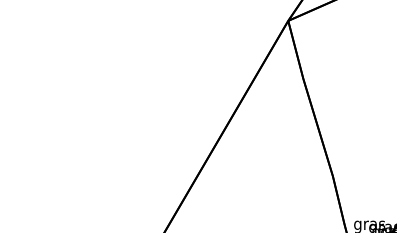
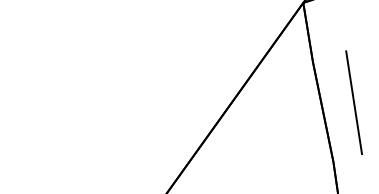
line: (347, 115) -> (353, 102), added

